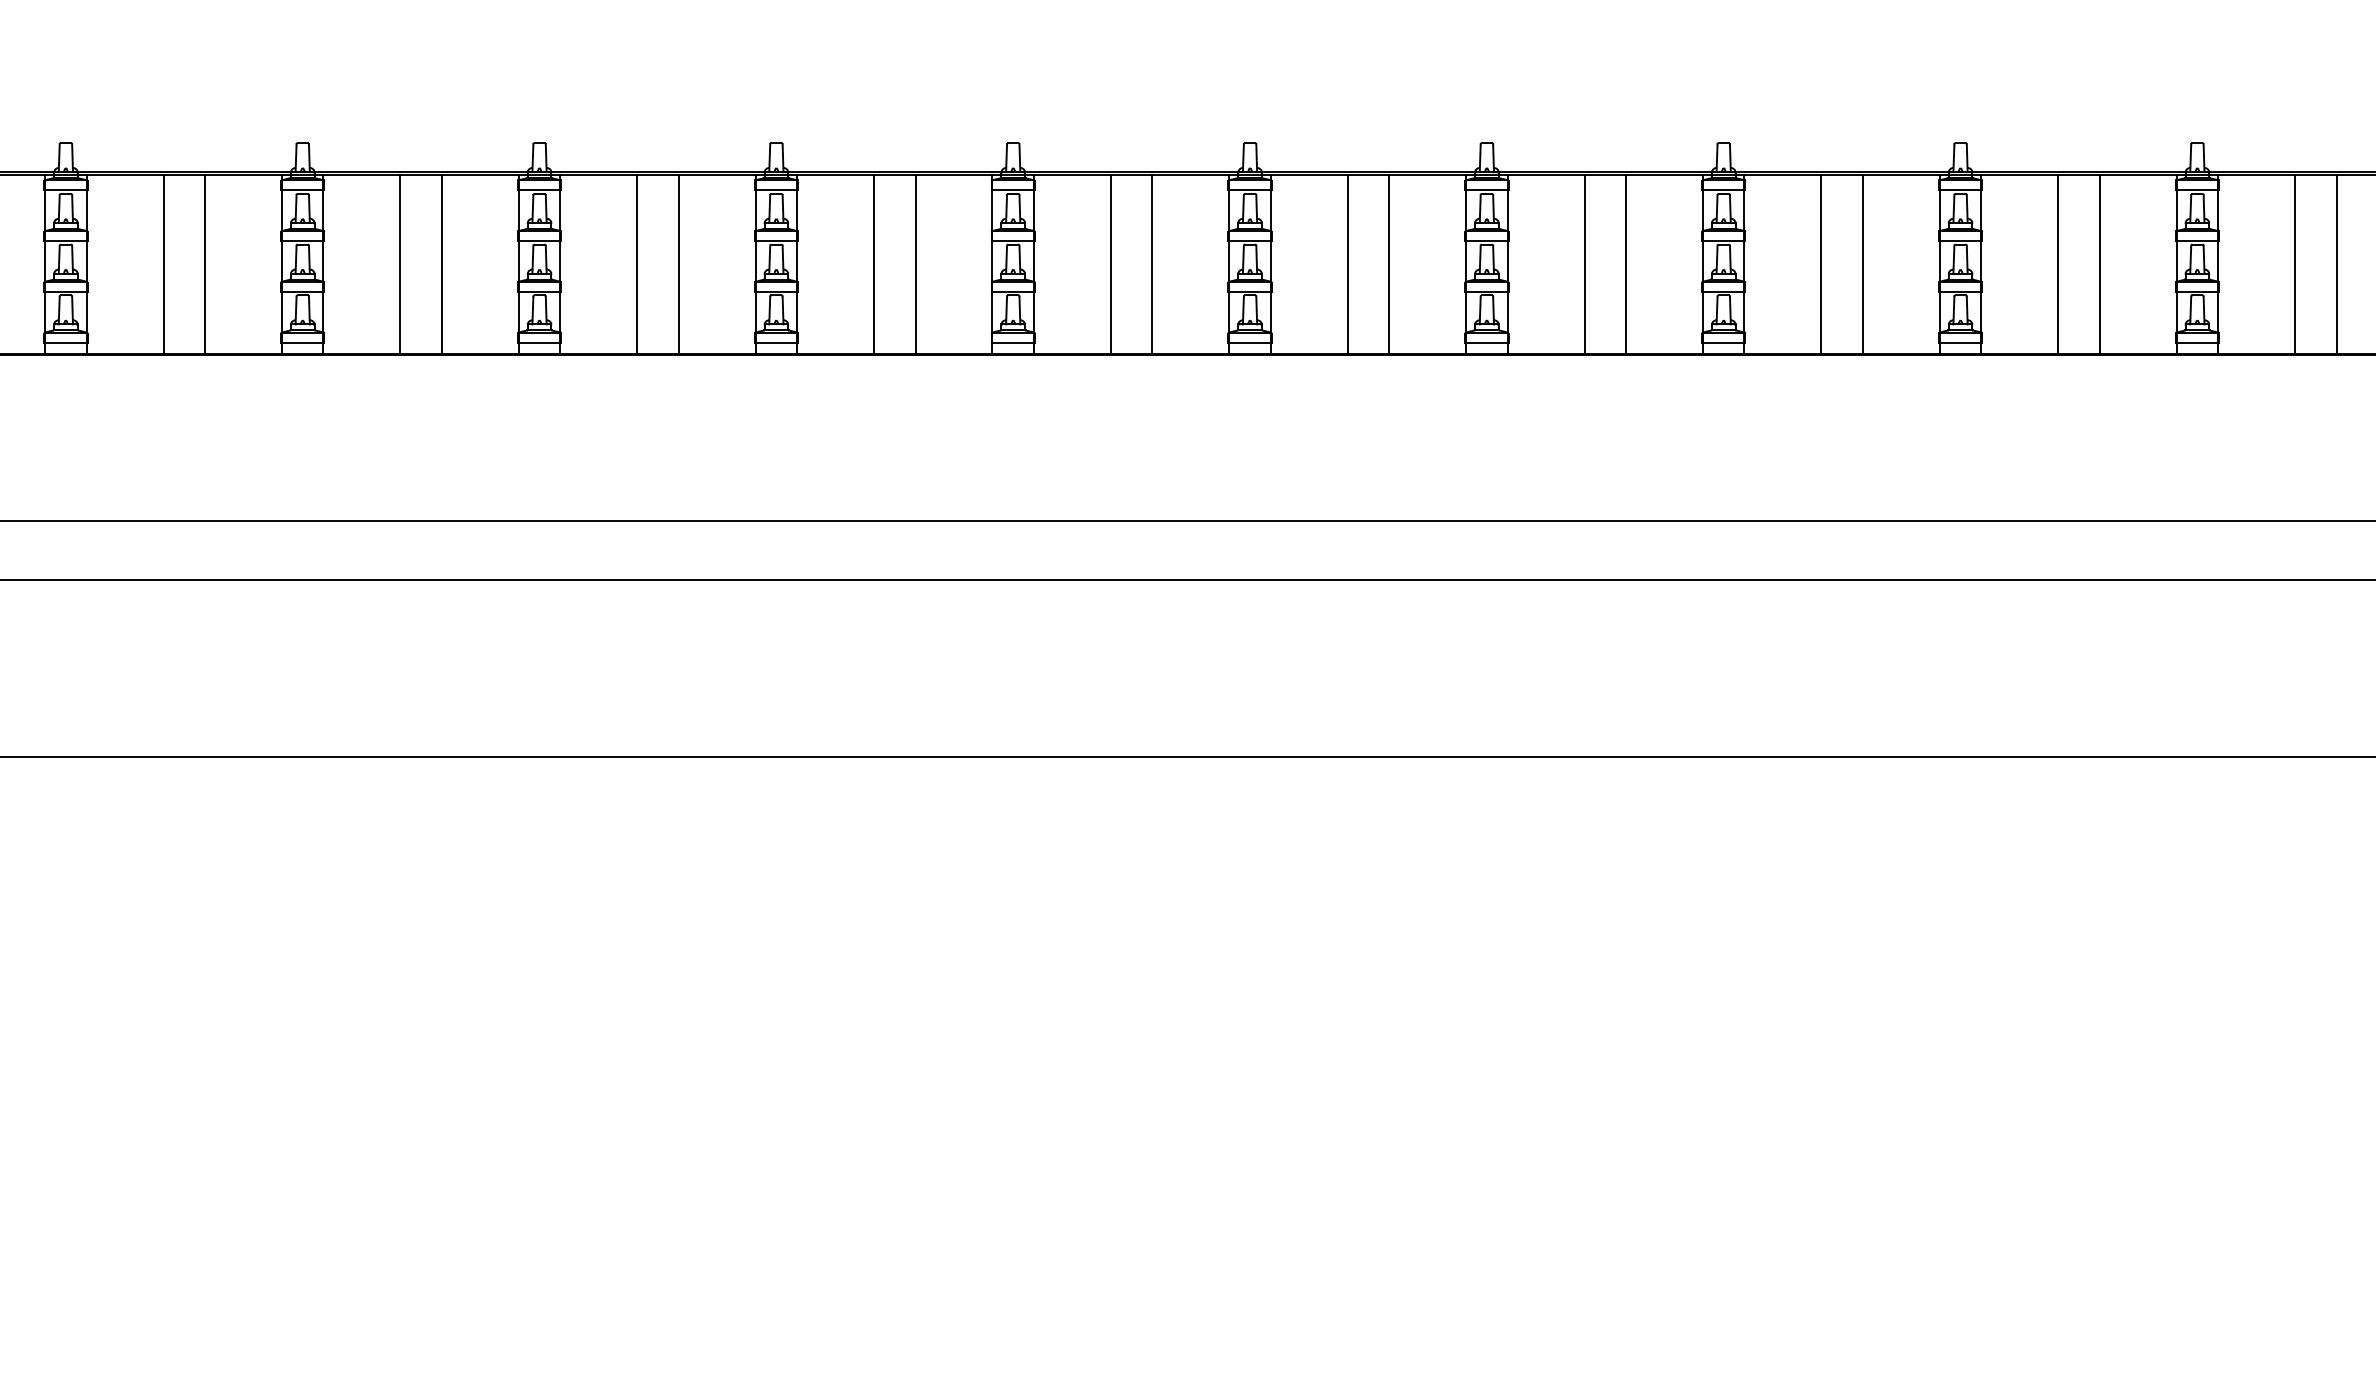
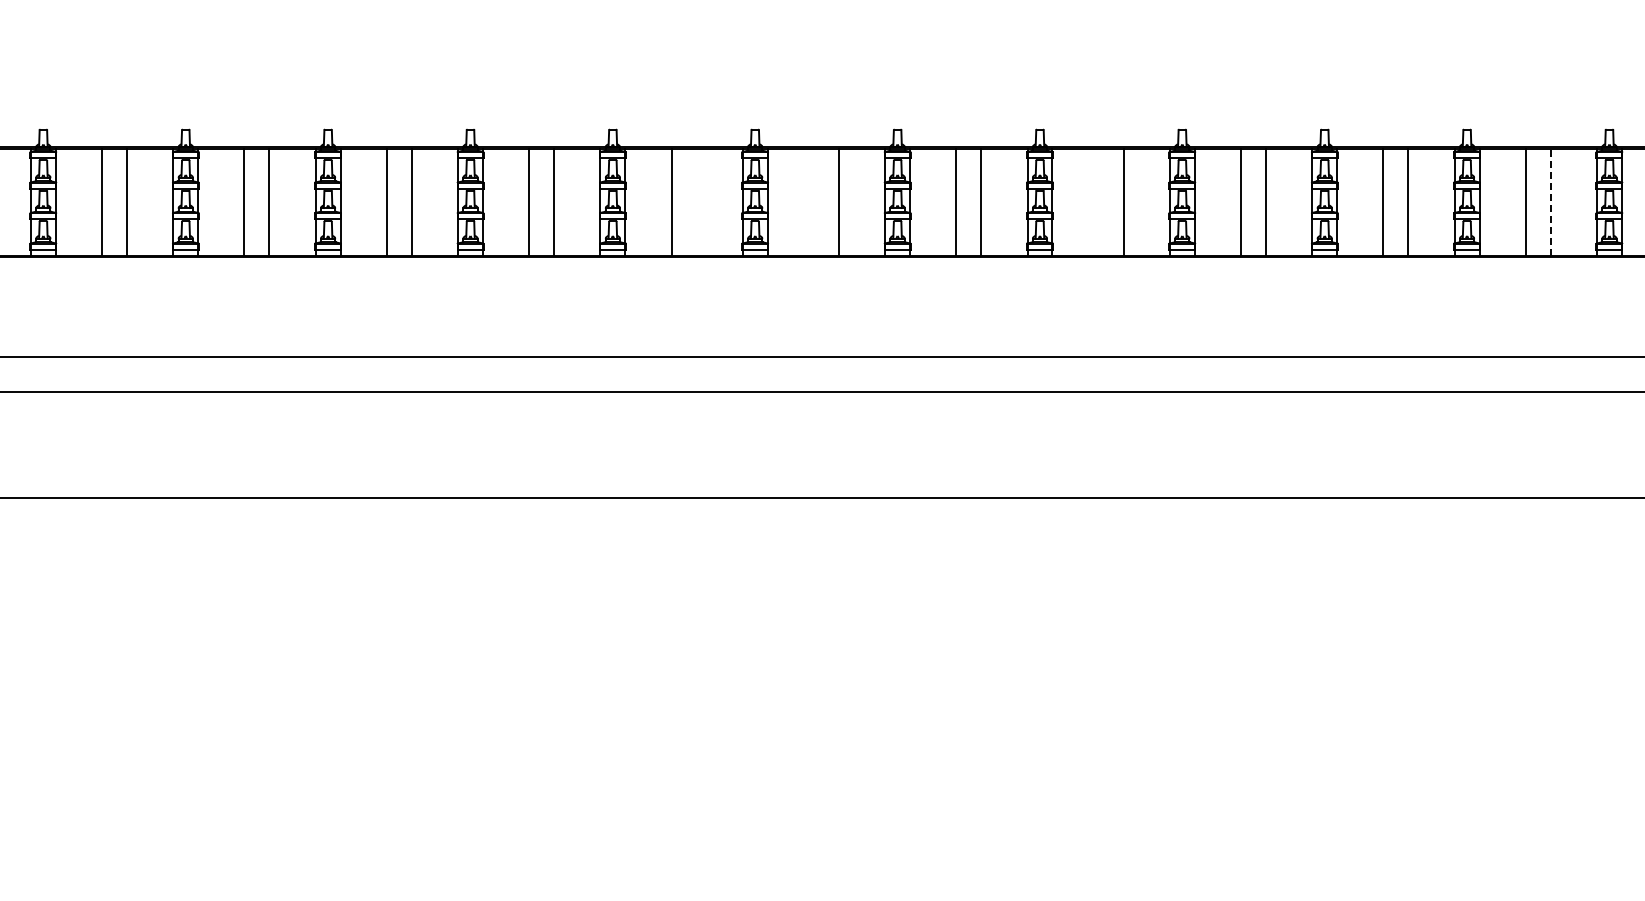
line: (915, 264) -> (696, 202), removed
line: (1110, 264) -> (813, 202), removed
line: (1584, 264) -> (1098, 202), removed
line: (2336, 264) -> (1550, 202), solid -> dashed

